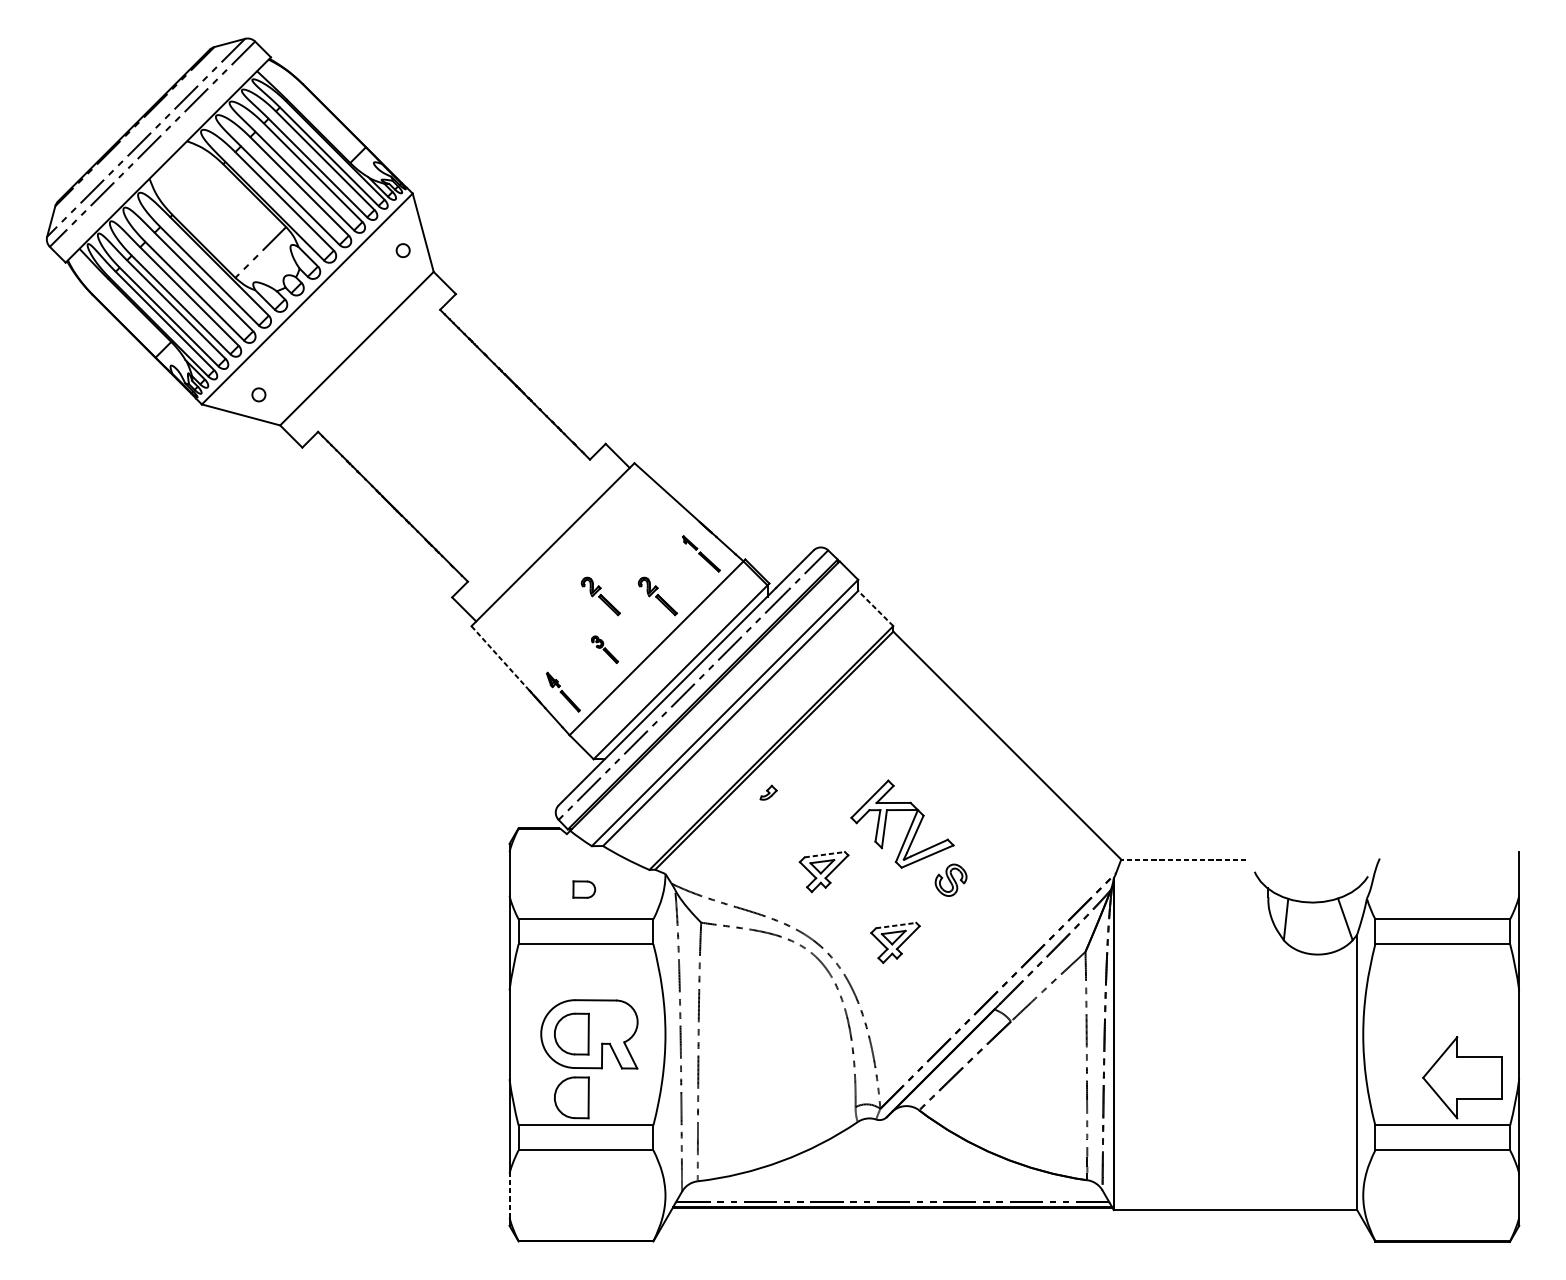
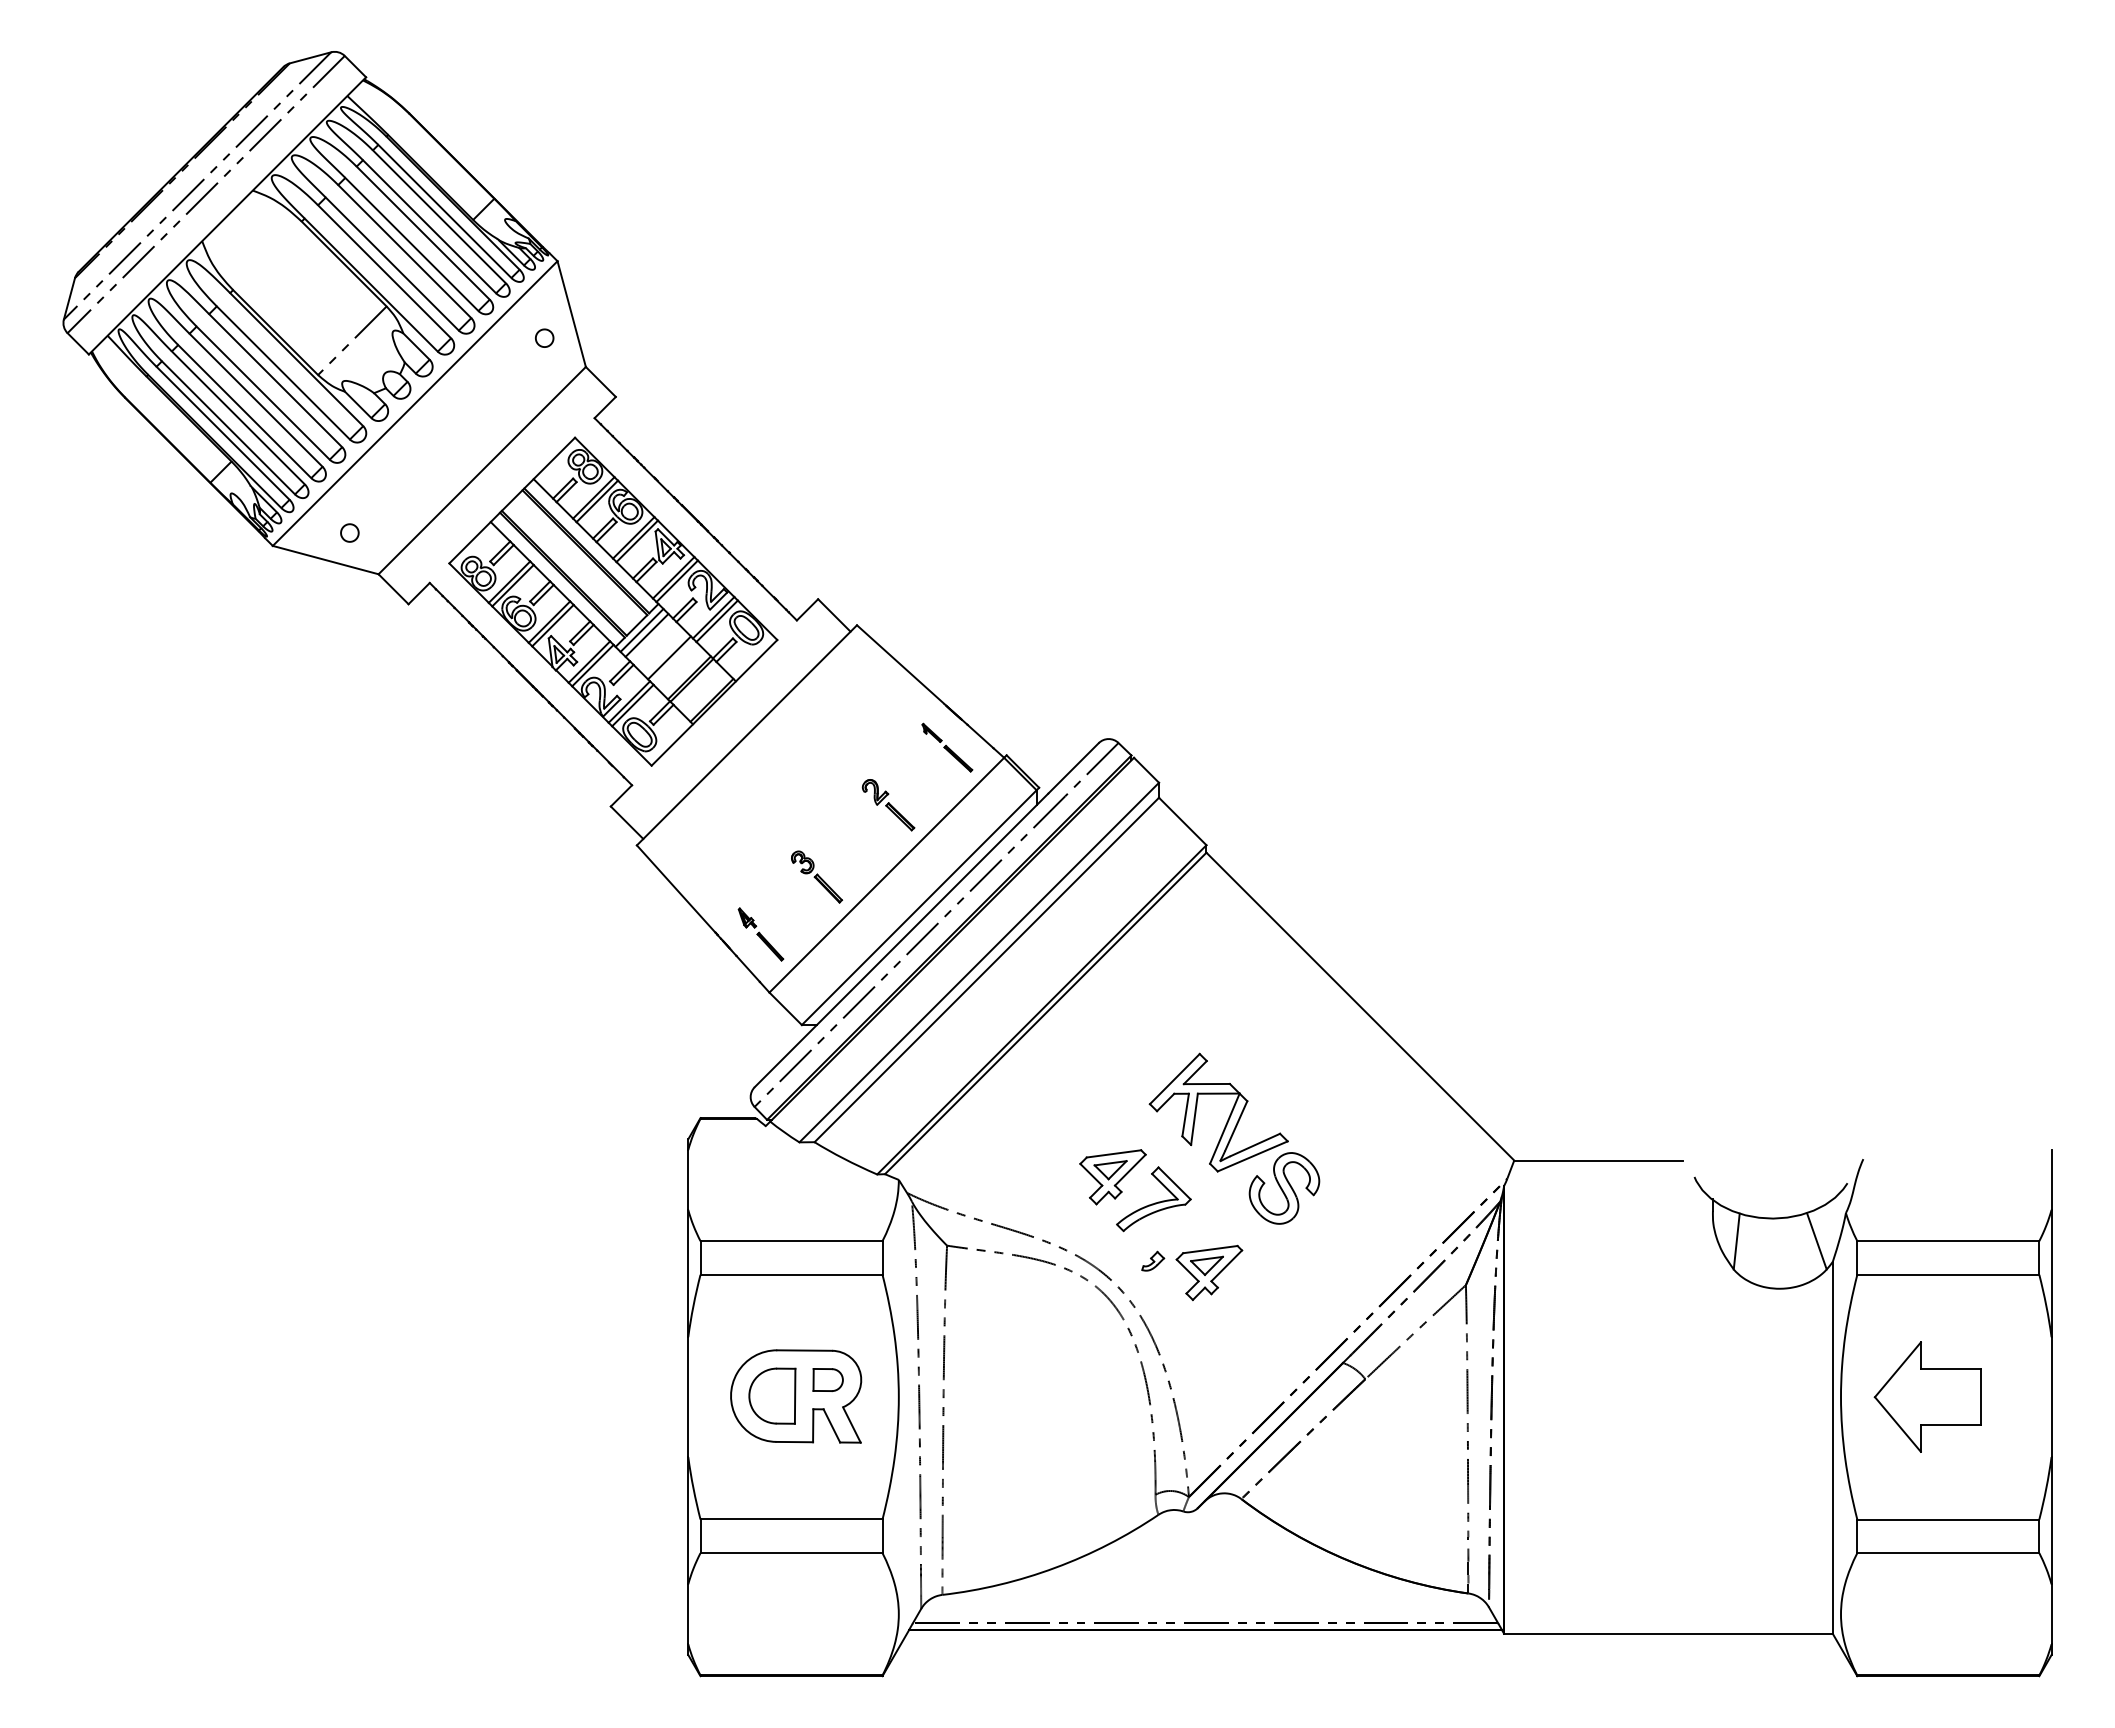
part: (454, 445) -> (613, 601), added
part: (600, 596) -> (811, 805), removed
line: (875, 608) -> (1182, 821), dashed -> solid
part: (605, 649) -> (817, 876), size x1.43
line: (500, 658) -> (676, 889), dashed -> solid
part: (768, 792) -> (1153, 1260), moved
line: (825, 854) -> (1114, 1153), dashed -> solid
line: (1183, 859) -> (1598, 1160), dashed -> solid
part: (951, 880) -> (1284, 1188), size x1.67
part: (854, 888) -> (1153, 1199), added
part: (583, 889) -> (827, 1379), moved
line: (896, 925) -> (1210, 1249), dashed -> solid
part: (1462, 1077) -> (1927, 1396), moved
part: (571, 1097) -> (772, 1481), removed
line: (509, 1195) -> (688, 1614), dashed -> solid

